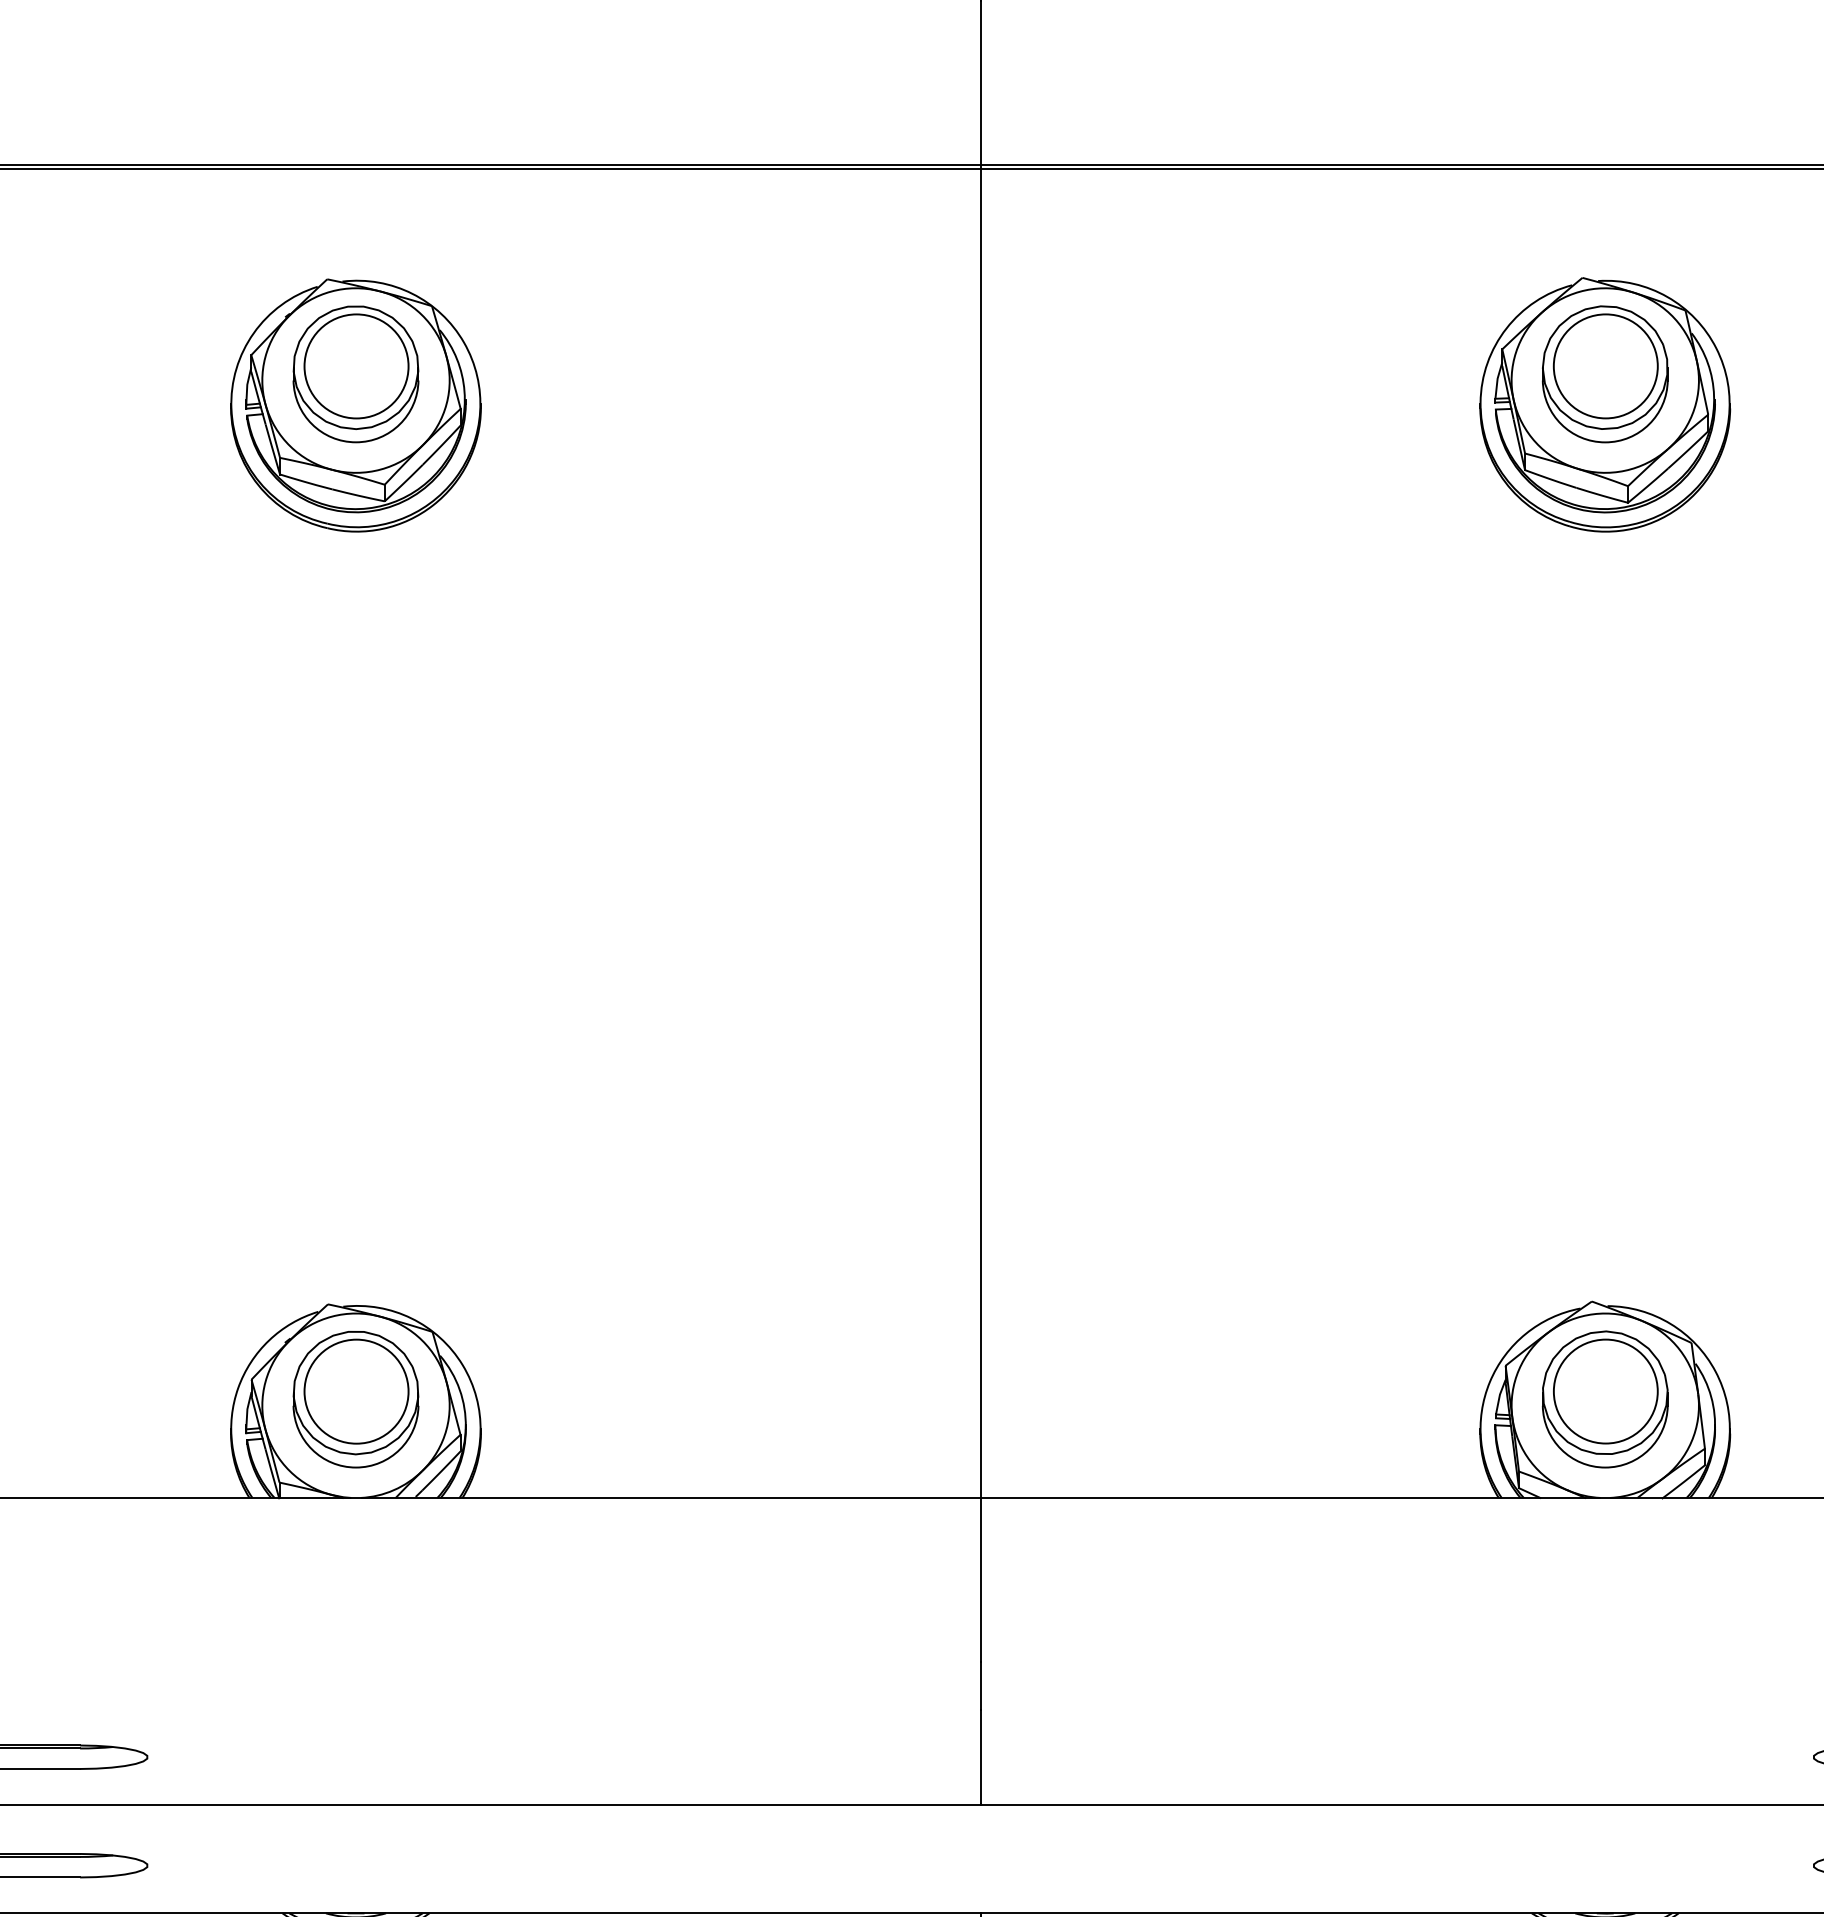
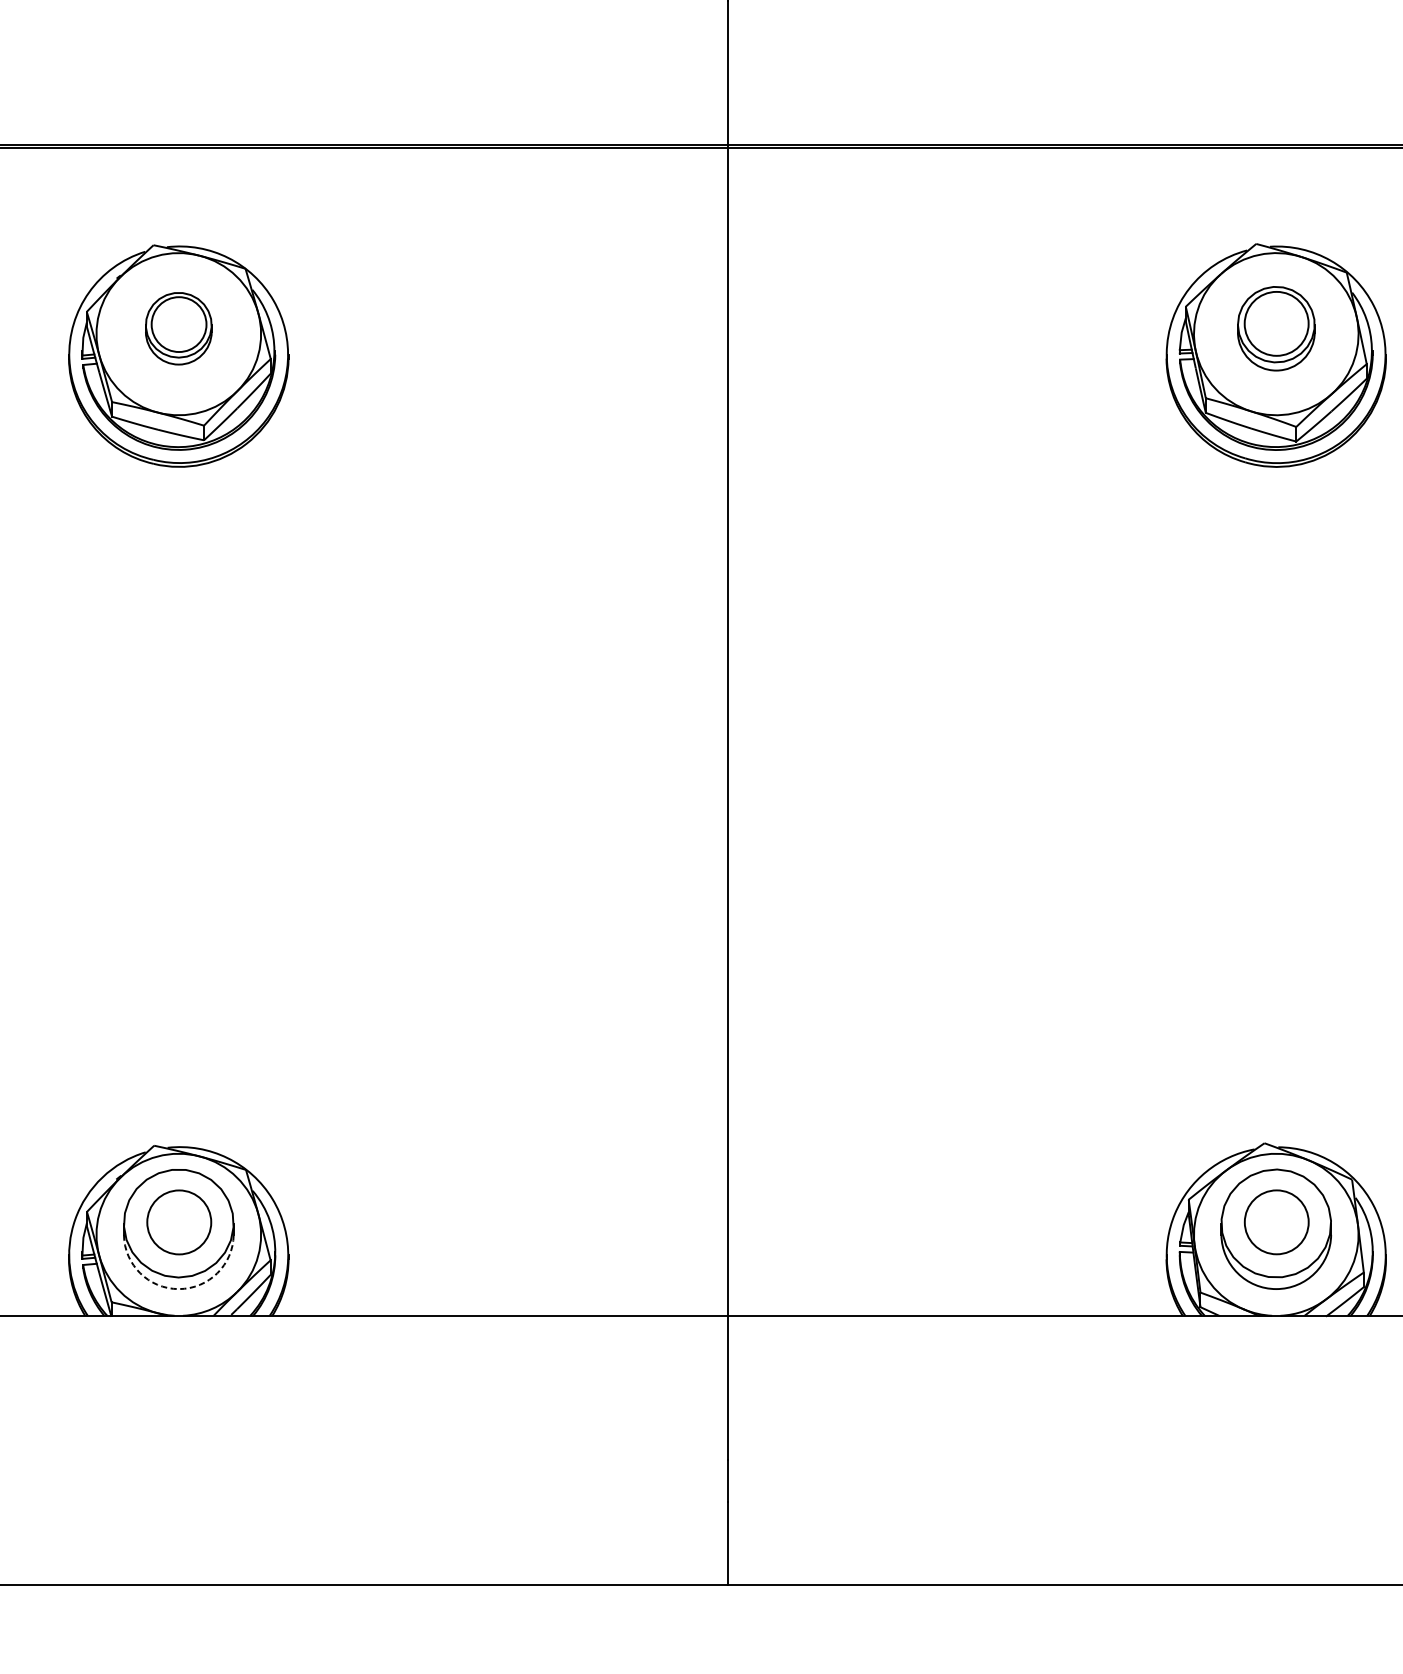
part: (355, 374) -> (178, 328), size x0.6
part: (1605, 374) -> (1276, 328), size x0.7
circle: (356, 1391) -> (179, 1222), size x0.7
circle: (1605, 1391) -> (1276, 1222), size x0.7
arc: (356, 1467) -> (179, 1289), solid -> dashed

